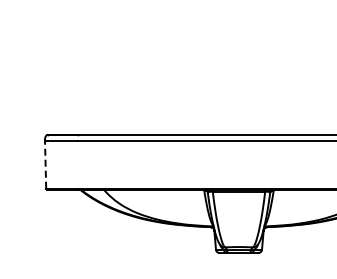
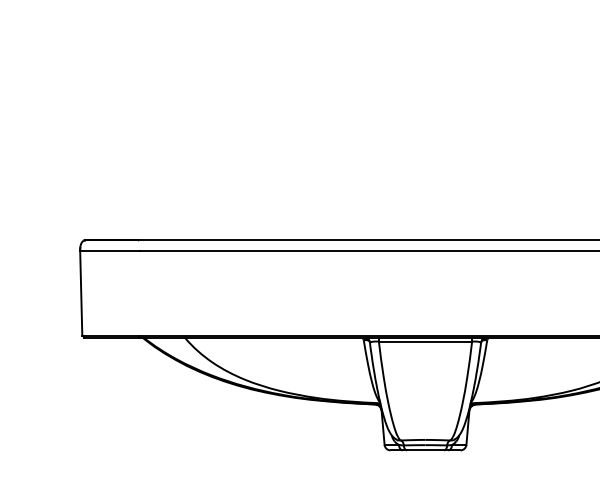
line: (45, 164) -> (81, 293), dashed -> solid

